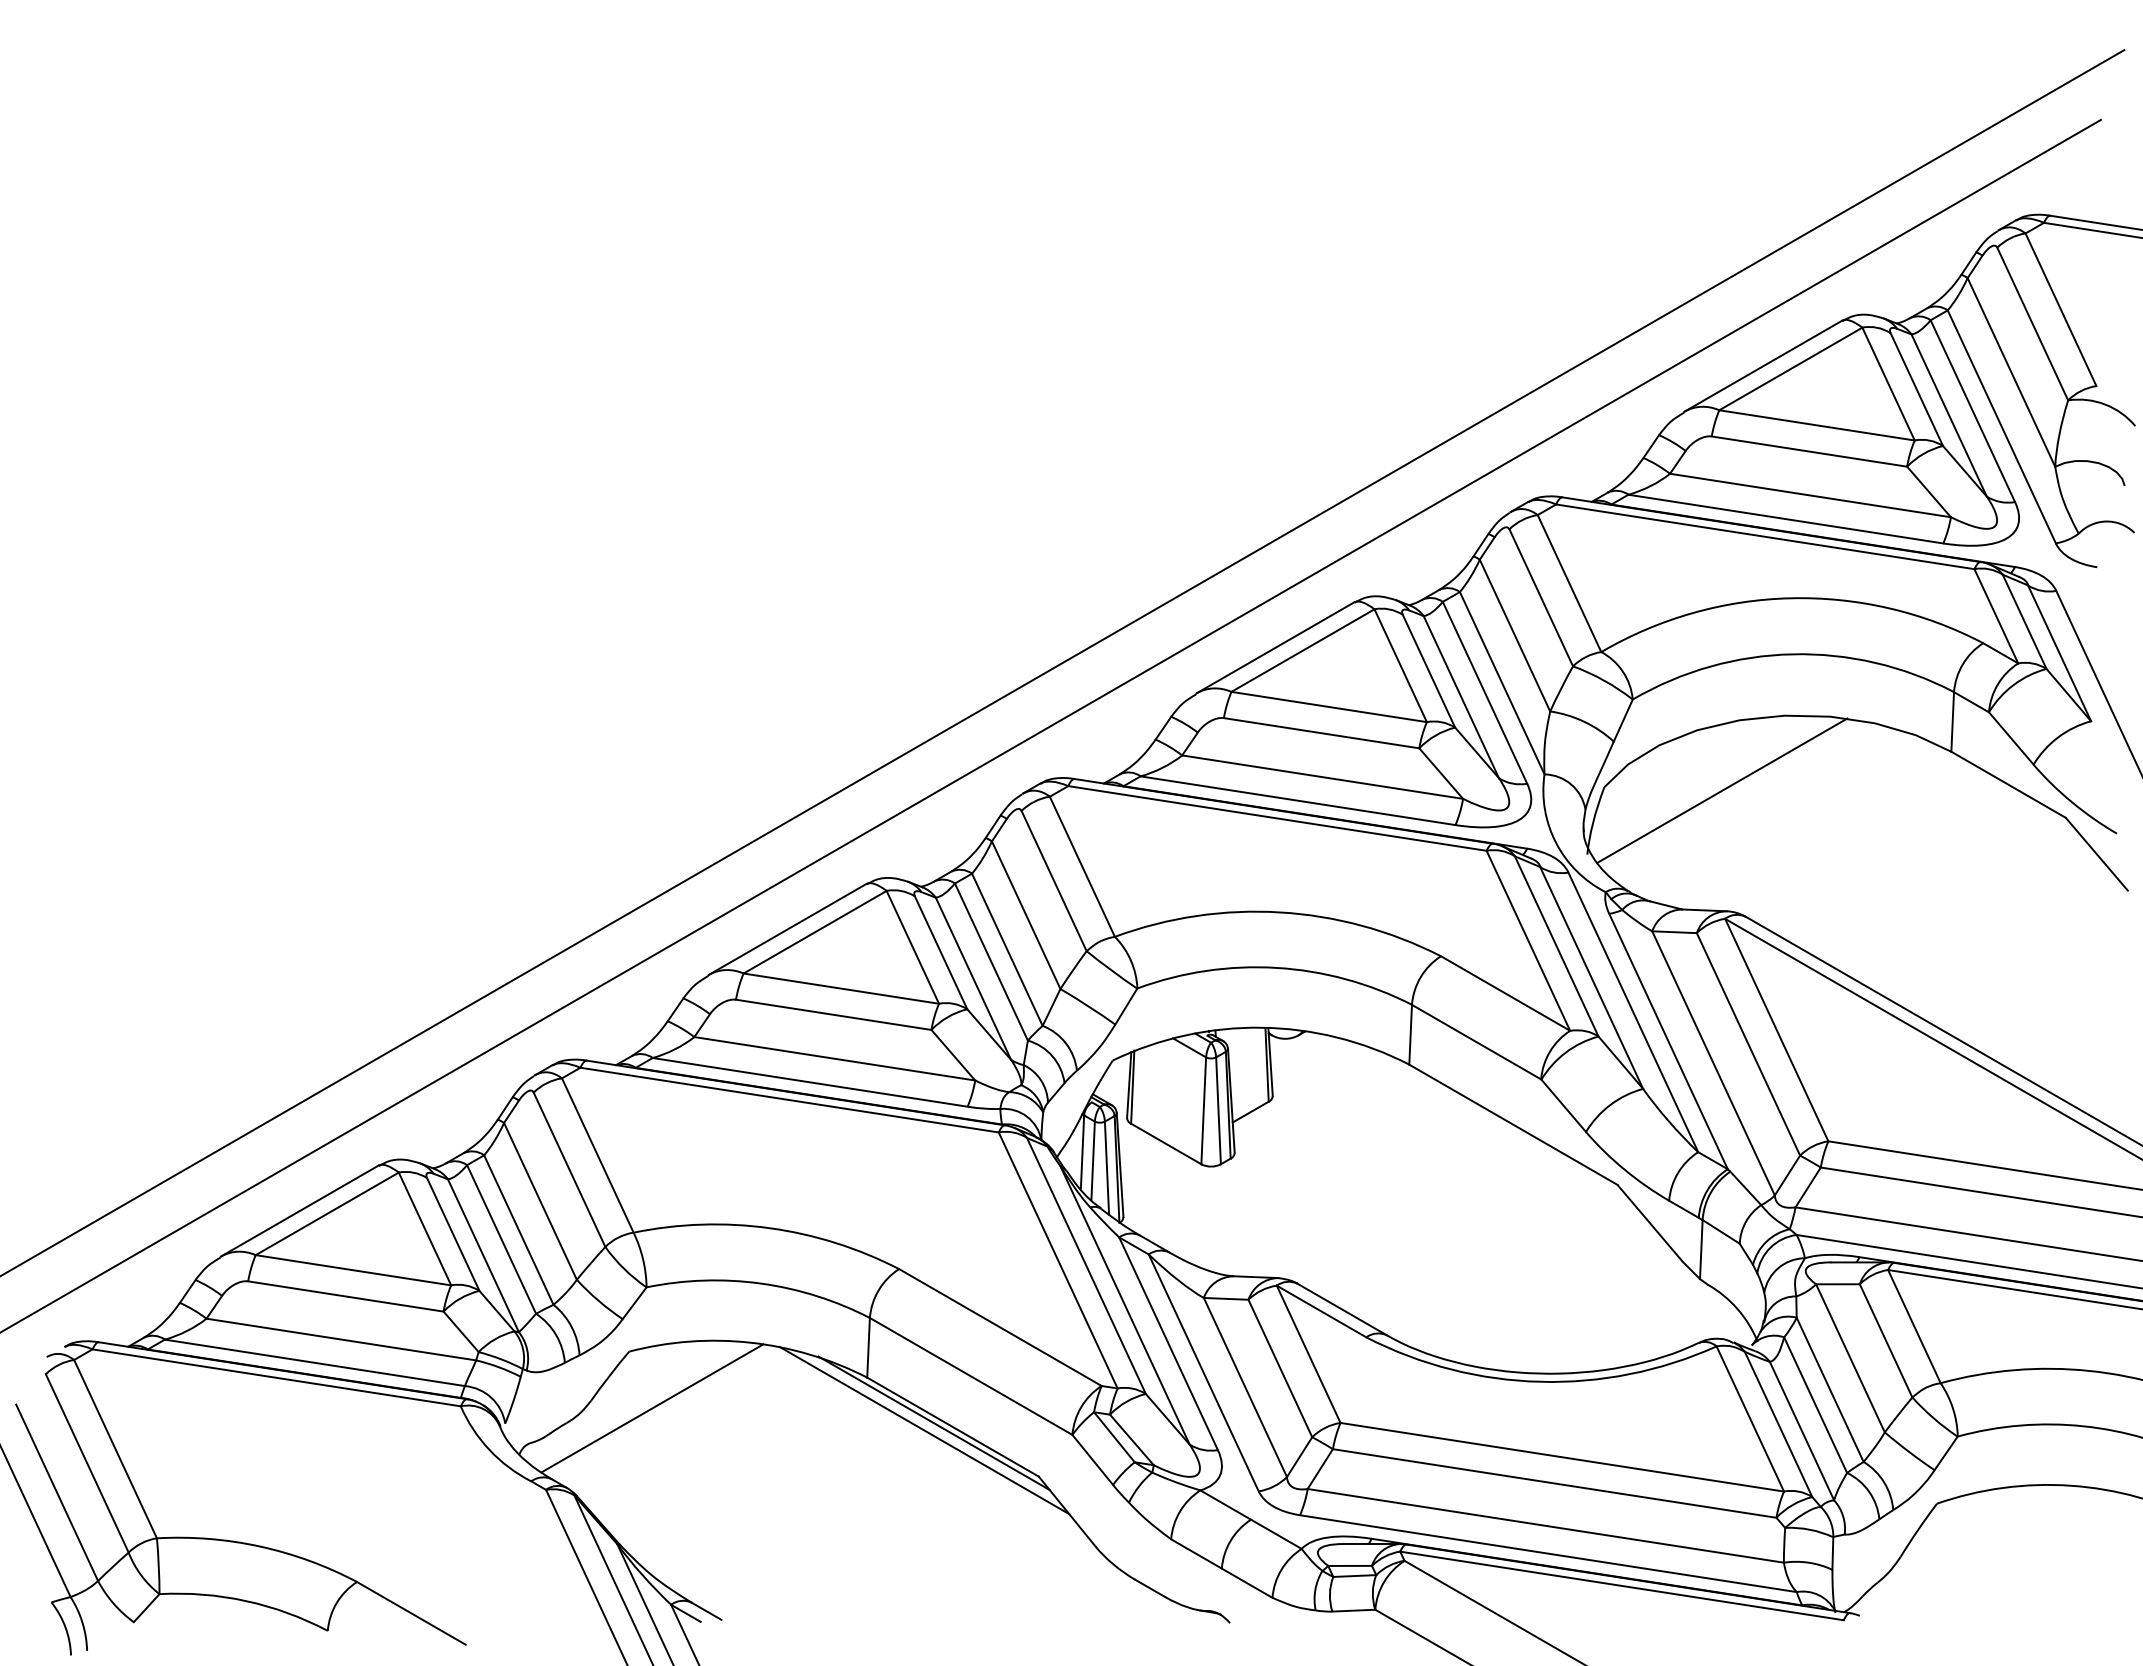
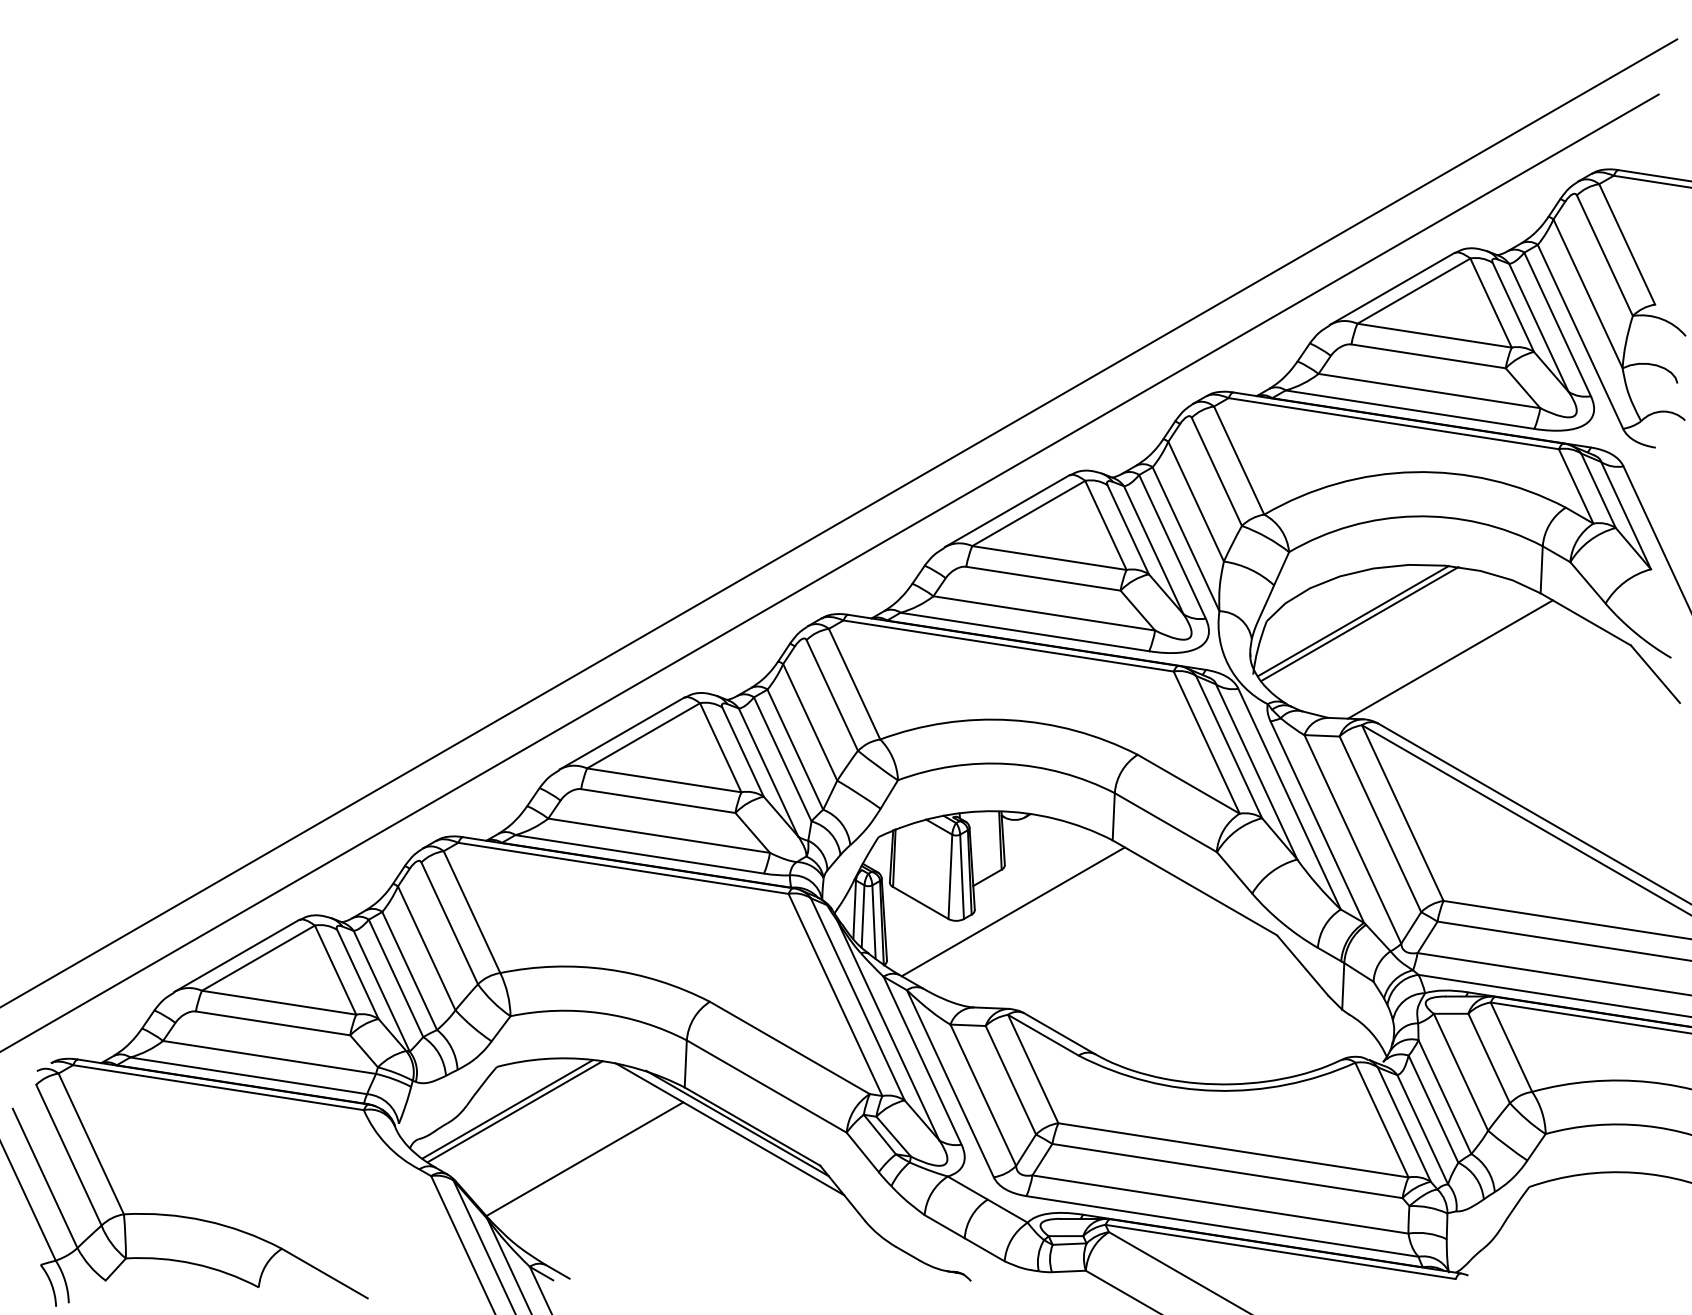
line: (1714, 786) -> (1353, 620), added
line: (1836, 835) -> (1449, 659), added
line: (1283, 1154) -> (1013, 911), added
line: (642, 1404) -> (507, 1108), added
line: (740, 1468) -> (584, 1159), added

